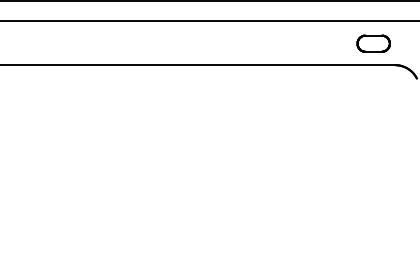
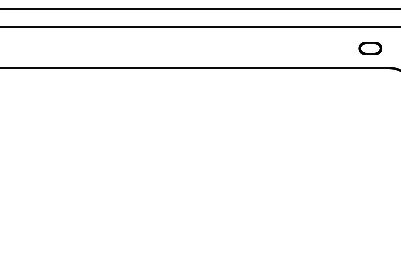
part: (372, 43) -> (369, 48), size x0.71

